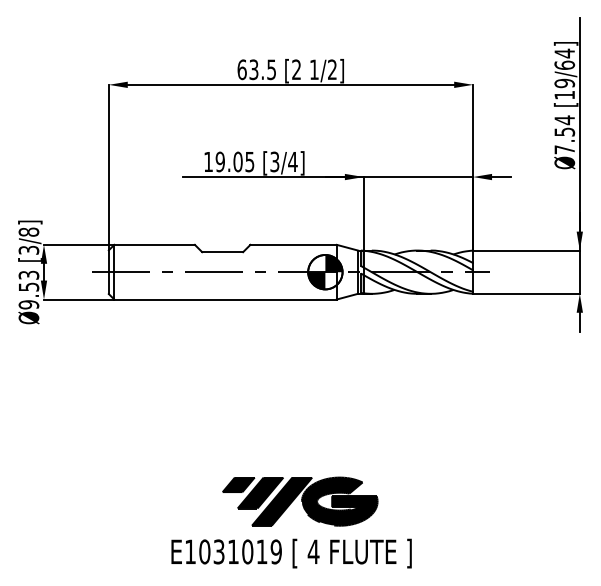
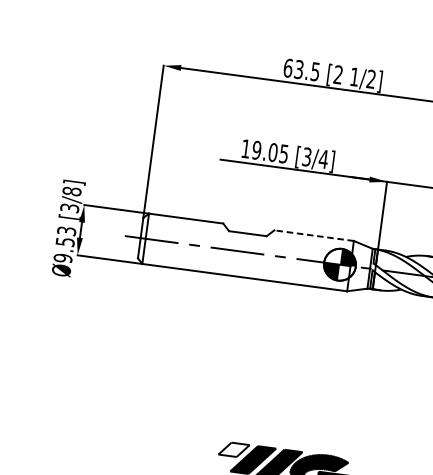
line: (293, 244) -> (314, 235), solid -> dashed
fill: (238, 484) -> (233, 449), removed

